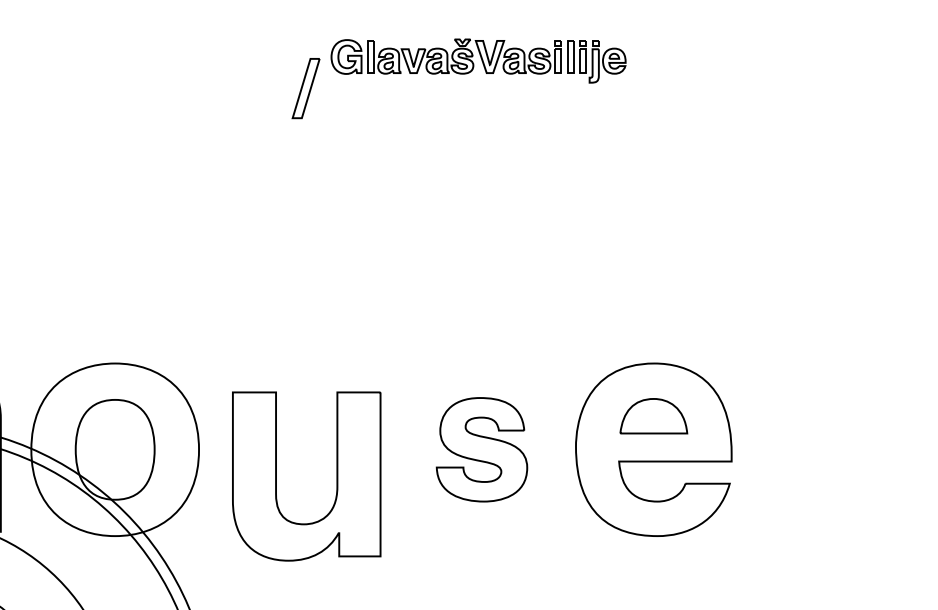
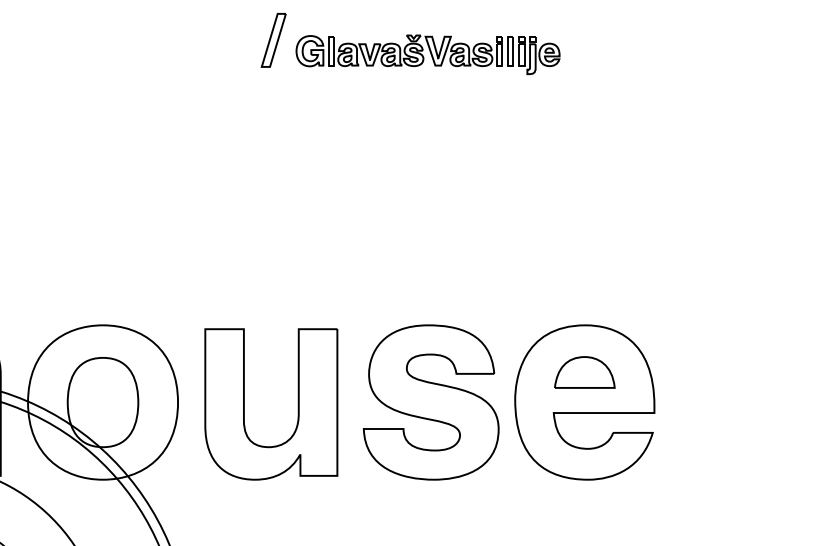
part: (305, 88) -> (273, 40), moved
part: (481, 449) -> (430, 402), size x1.67
part: (335, 476) -> (297, 404), moved

